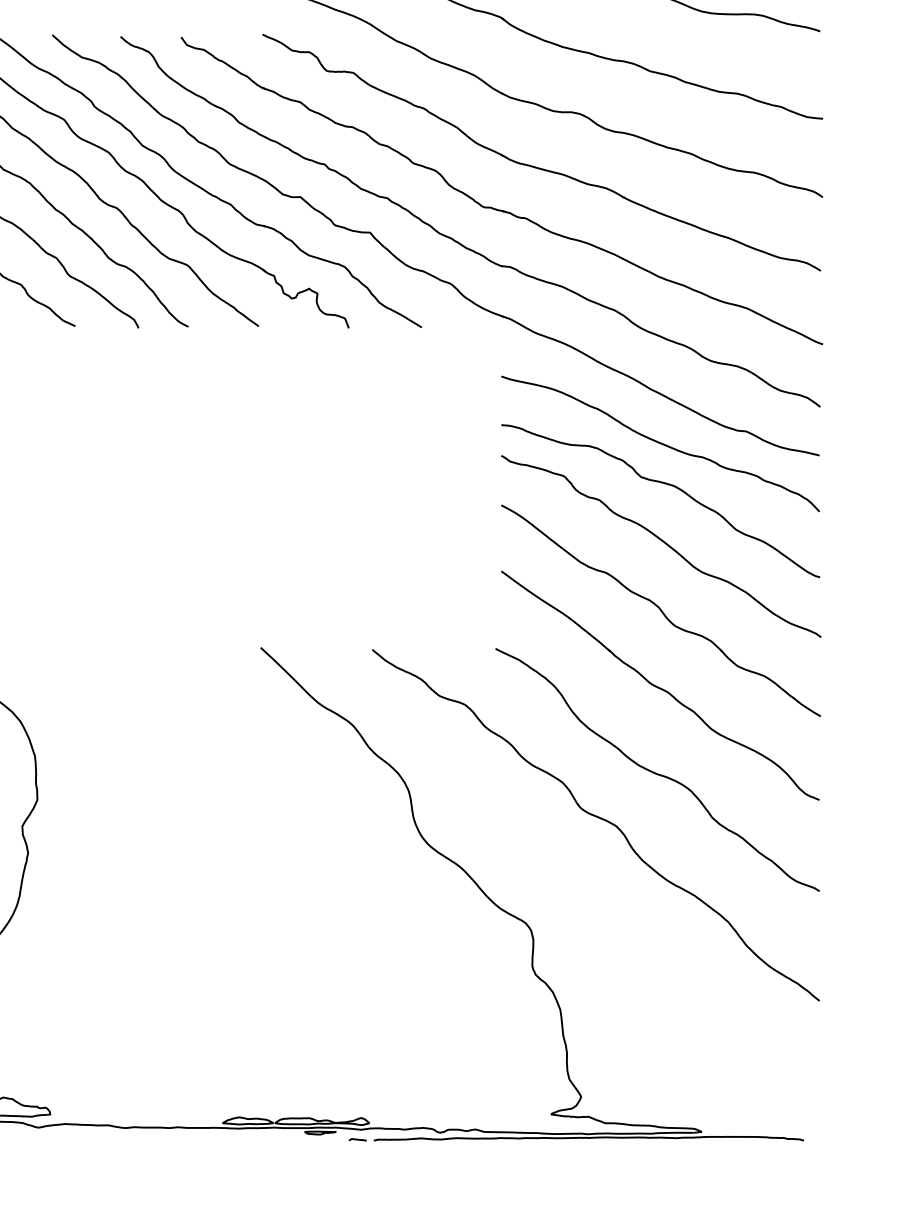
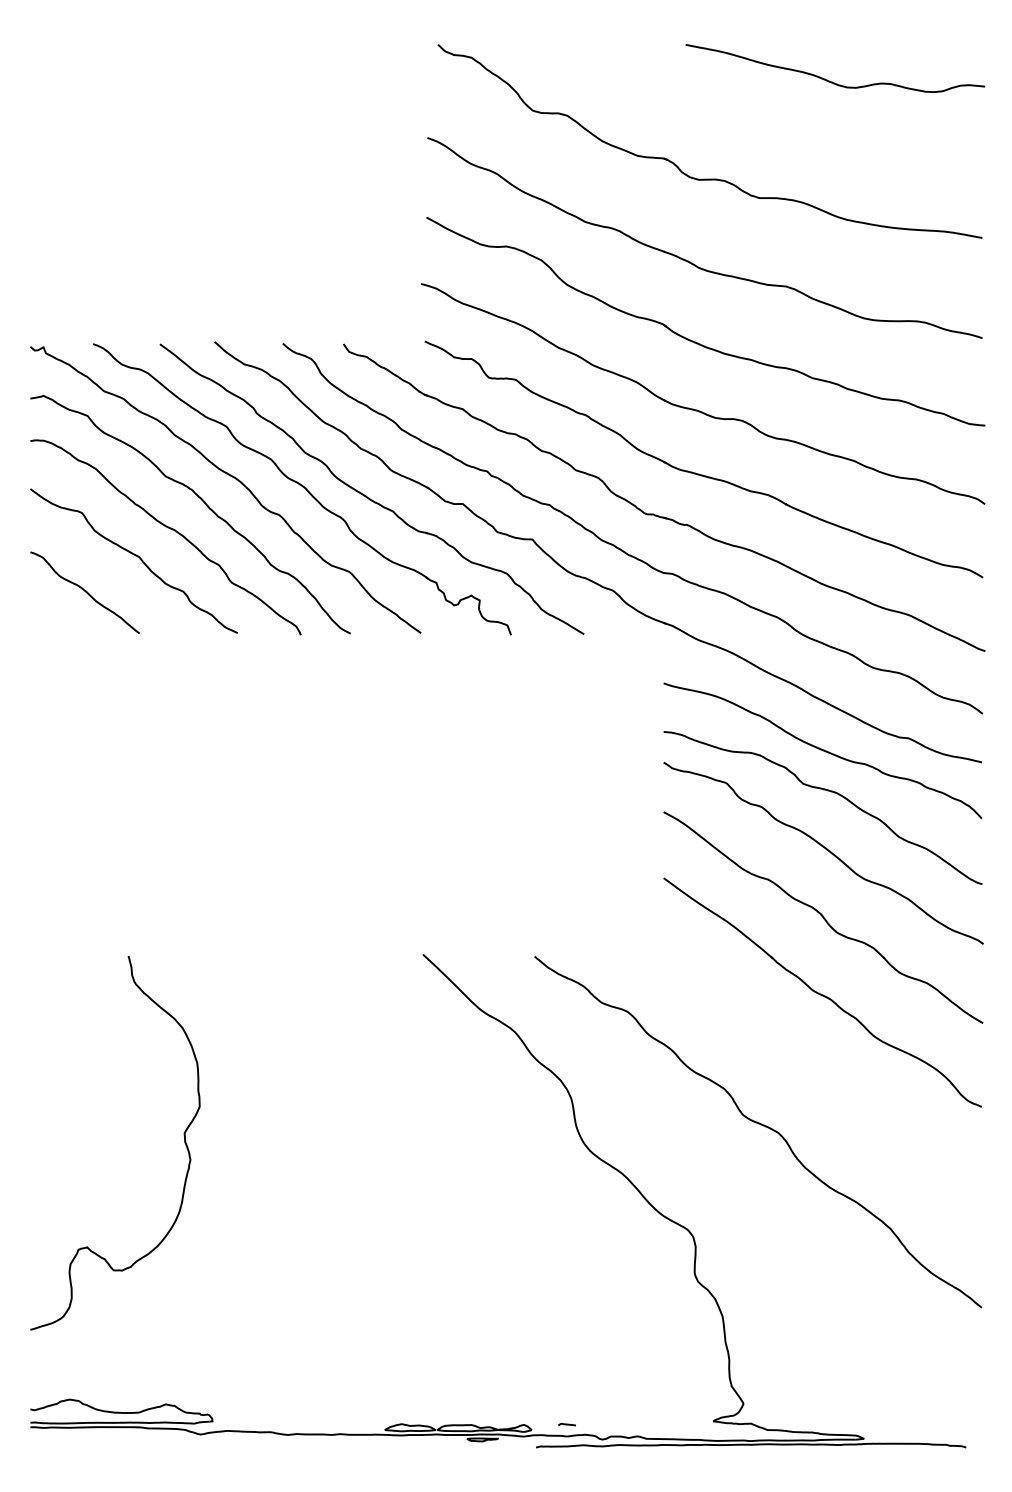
curve: (656, 772) -> (818, 1079), removed
line: (357, 1139) -> (566, 1424), moved

